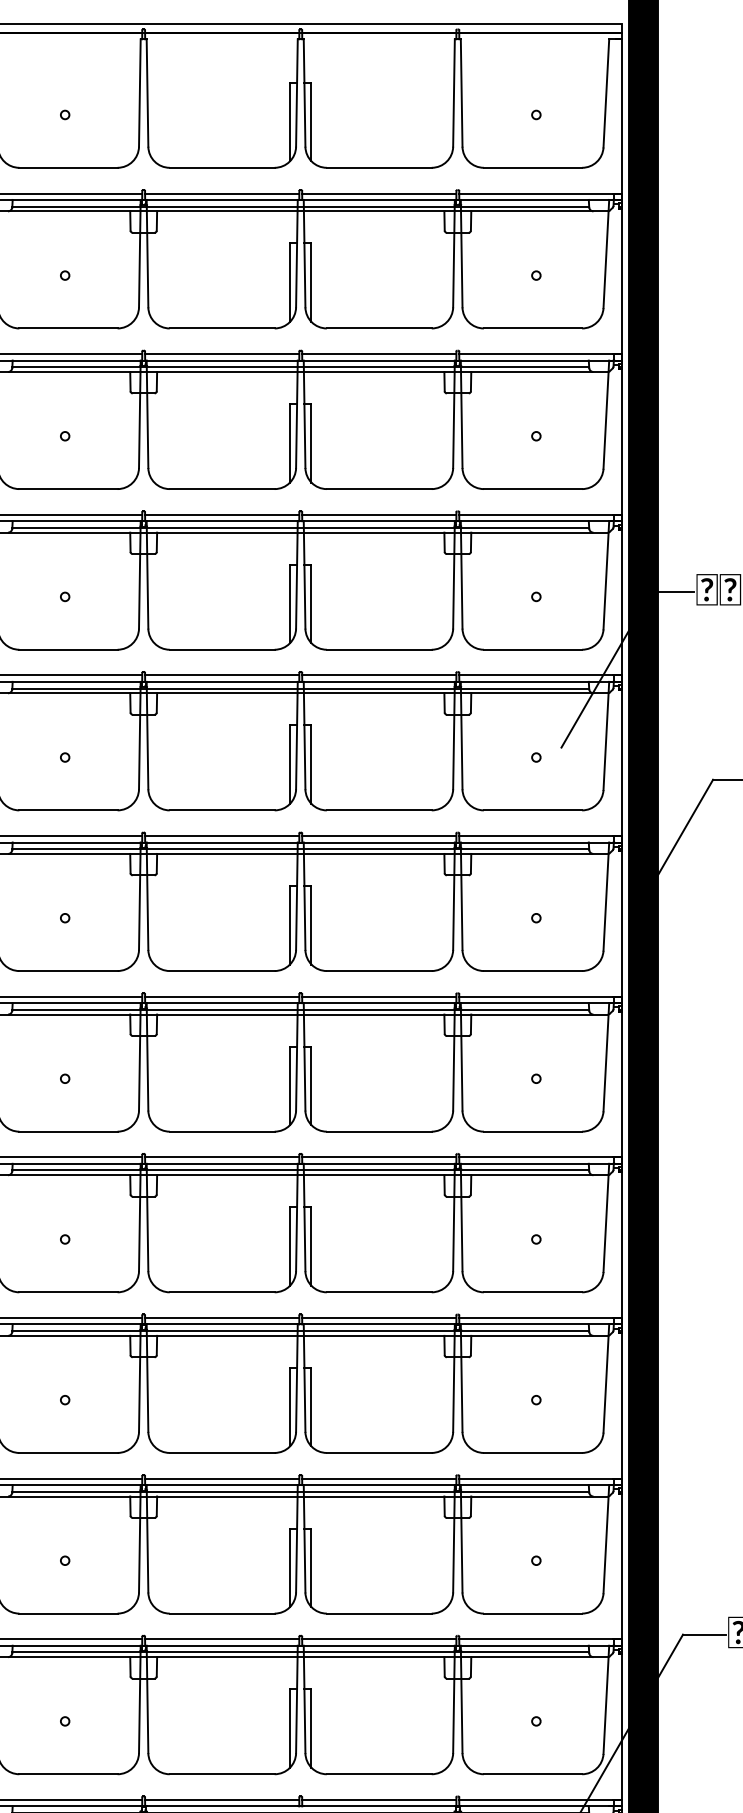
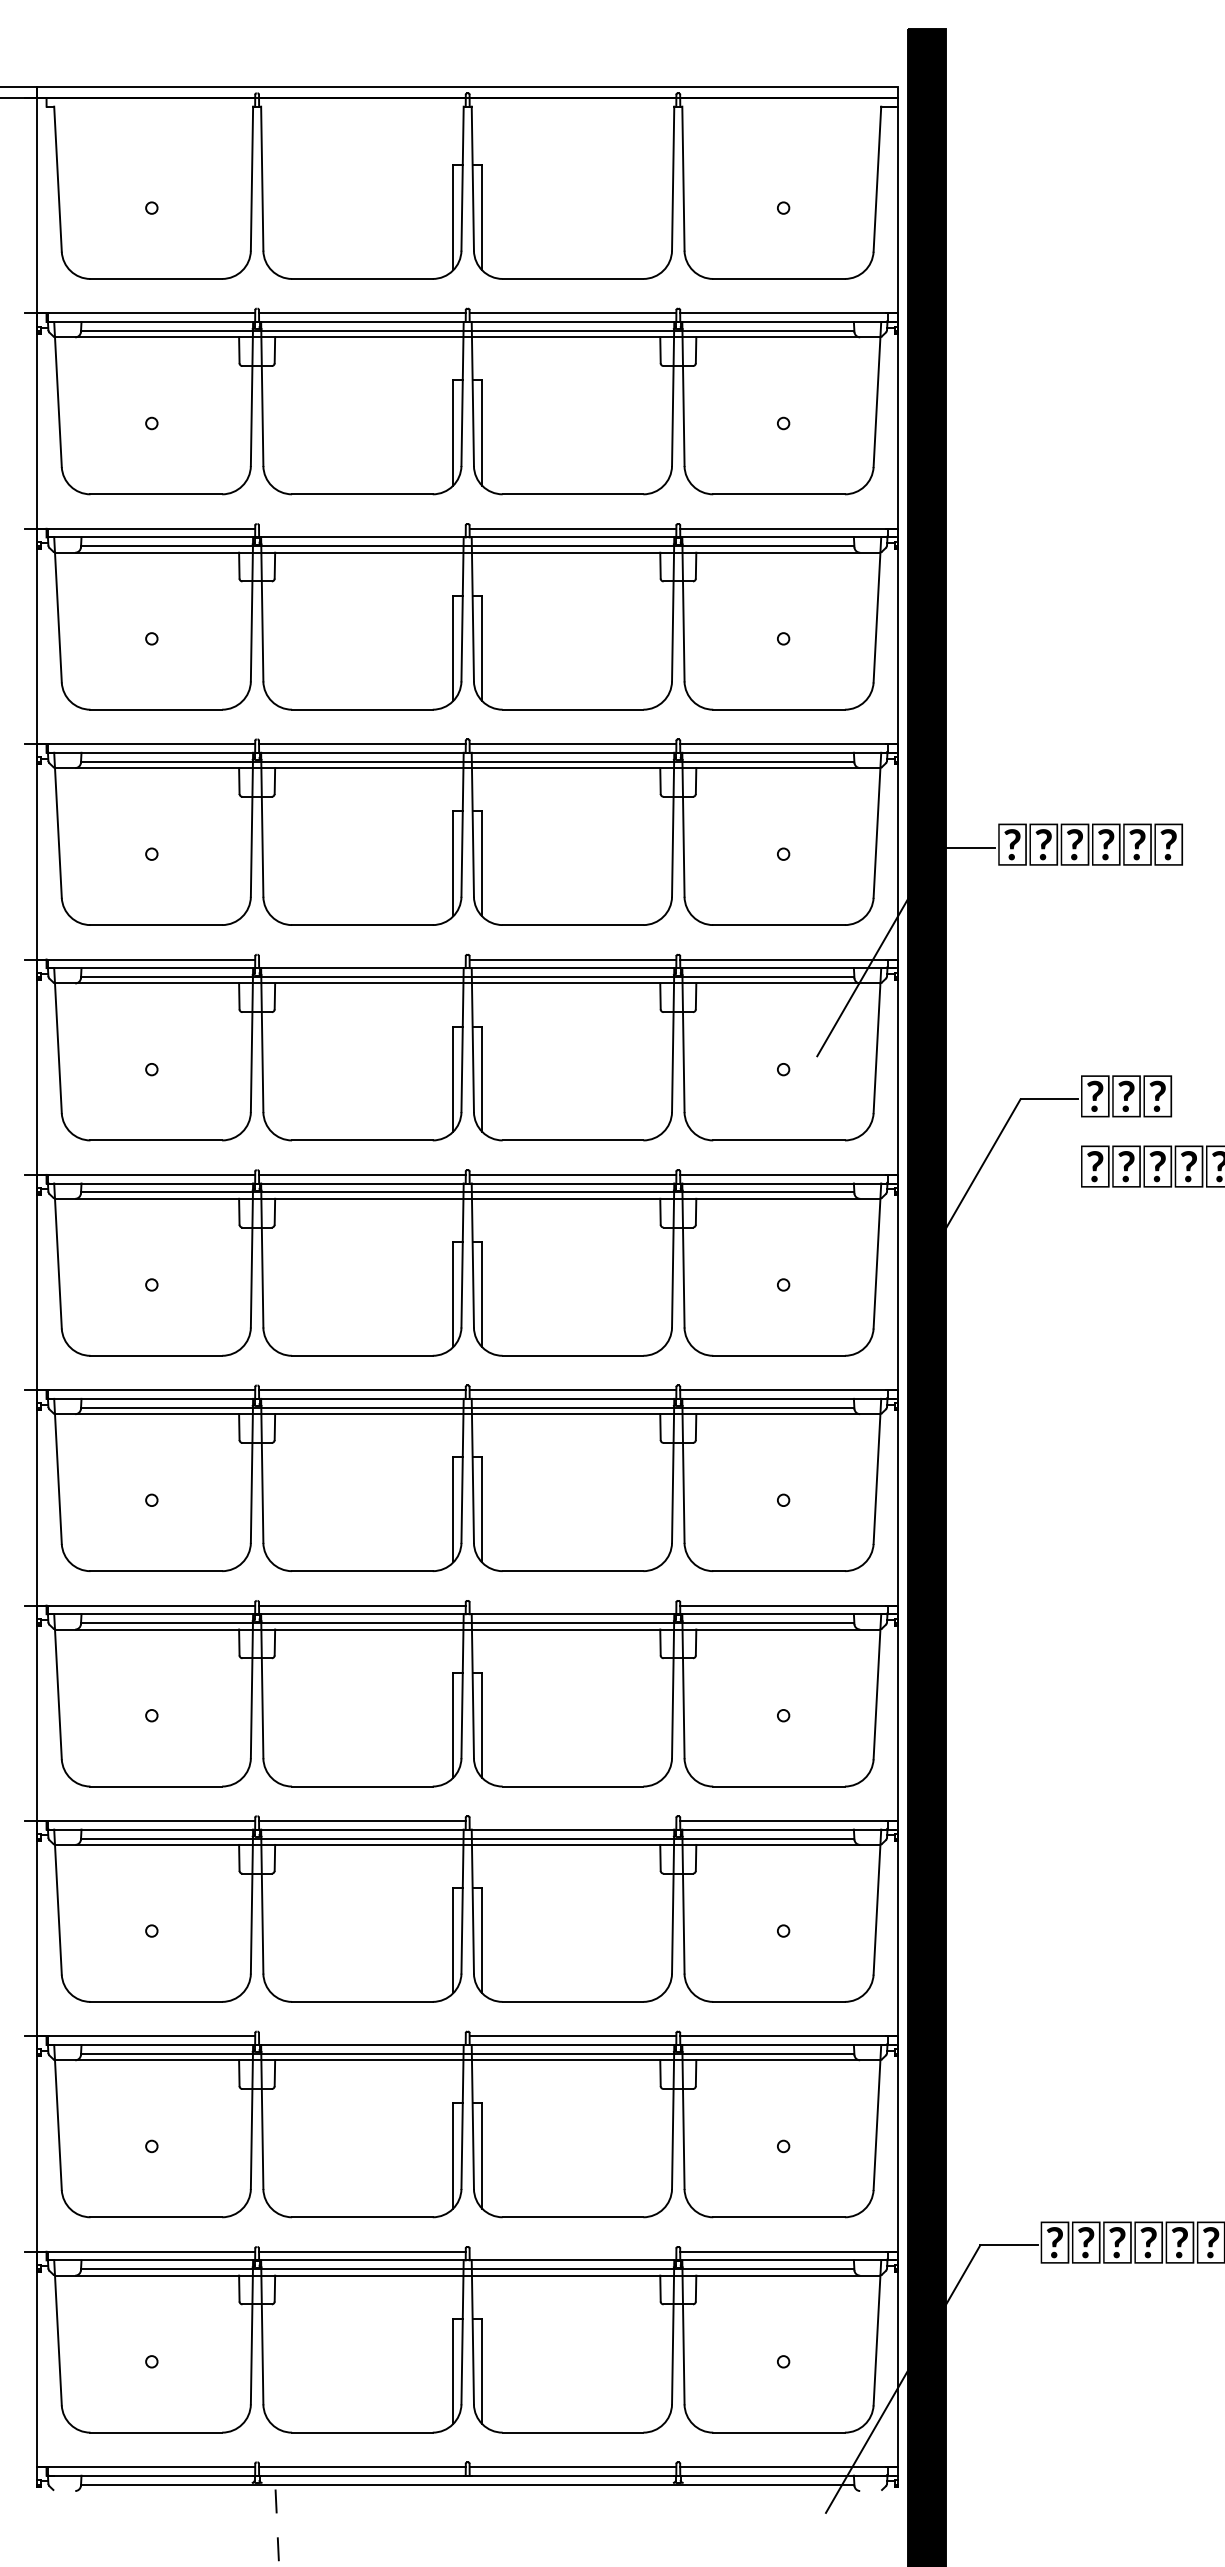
line: (222, 353) -> (362, 528), removed
line: (222, 675) -> (362, 959), removed
line: (378, 1157) -> (572, 1605), removed
line: (378, 1318) -> (572, 1821), removed
line: (222, 1478) -> (362, 2036), removed
line: (378, 1639) -> (572, 2251), removed

